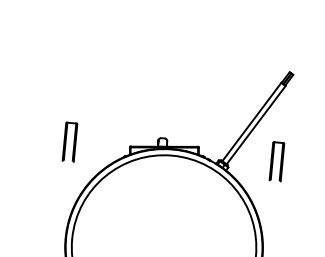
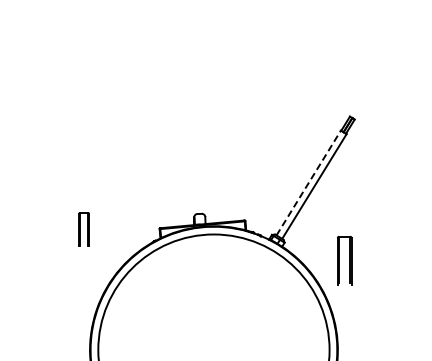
line: (251, 121) -> (308, 182), solid -> dashed
part: (69, 141) -> (83, 229), size x0.7
part: (276, 161) -> (344, 260), moved

